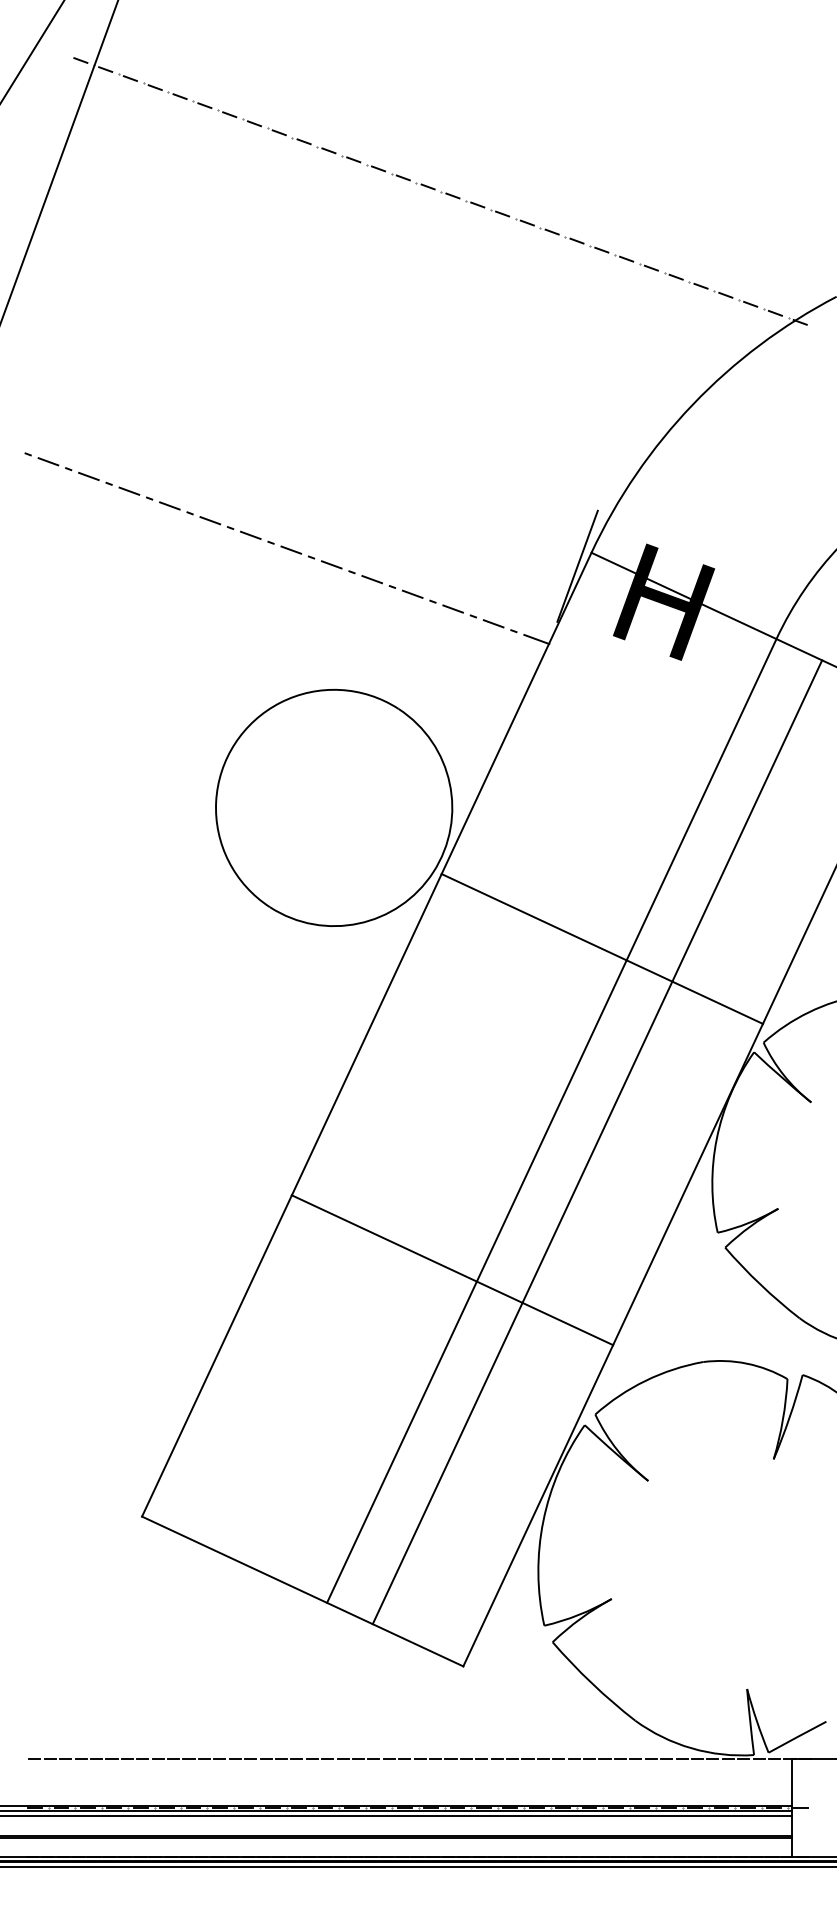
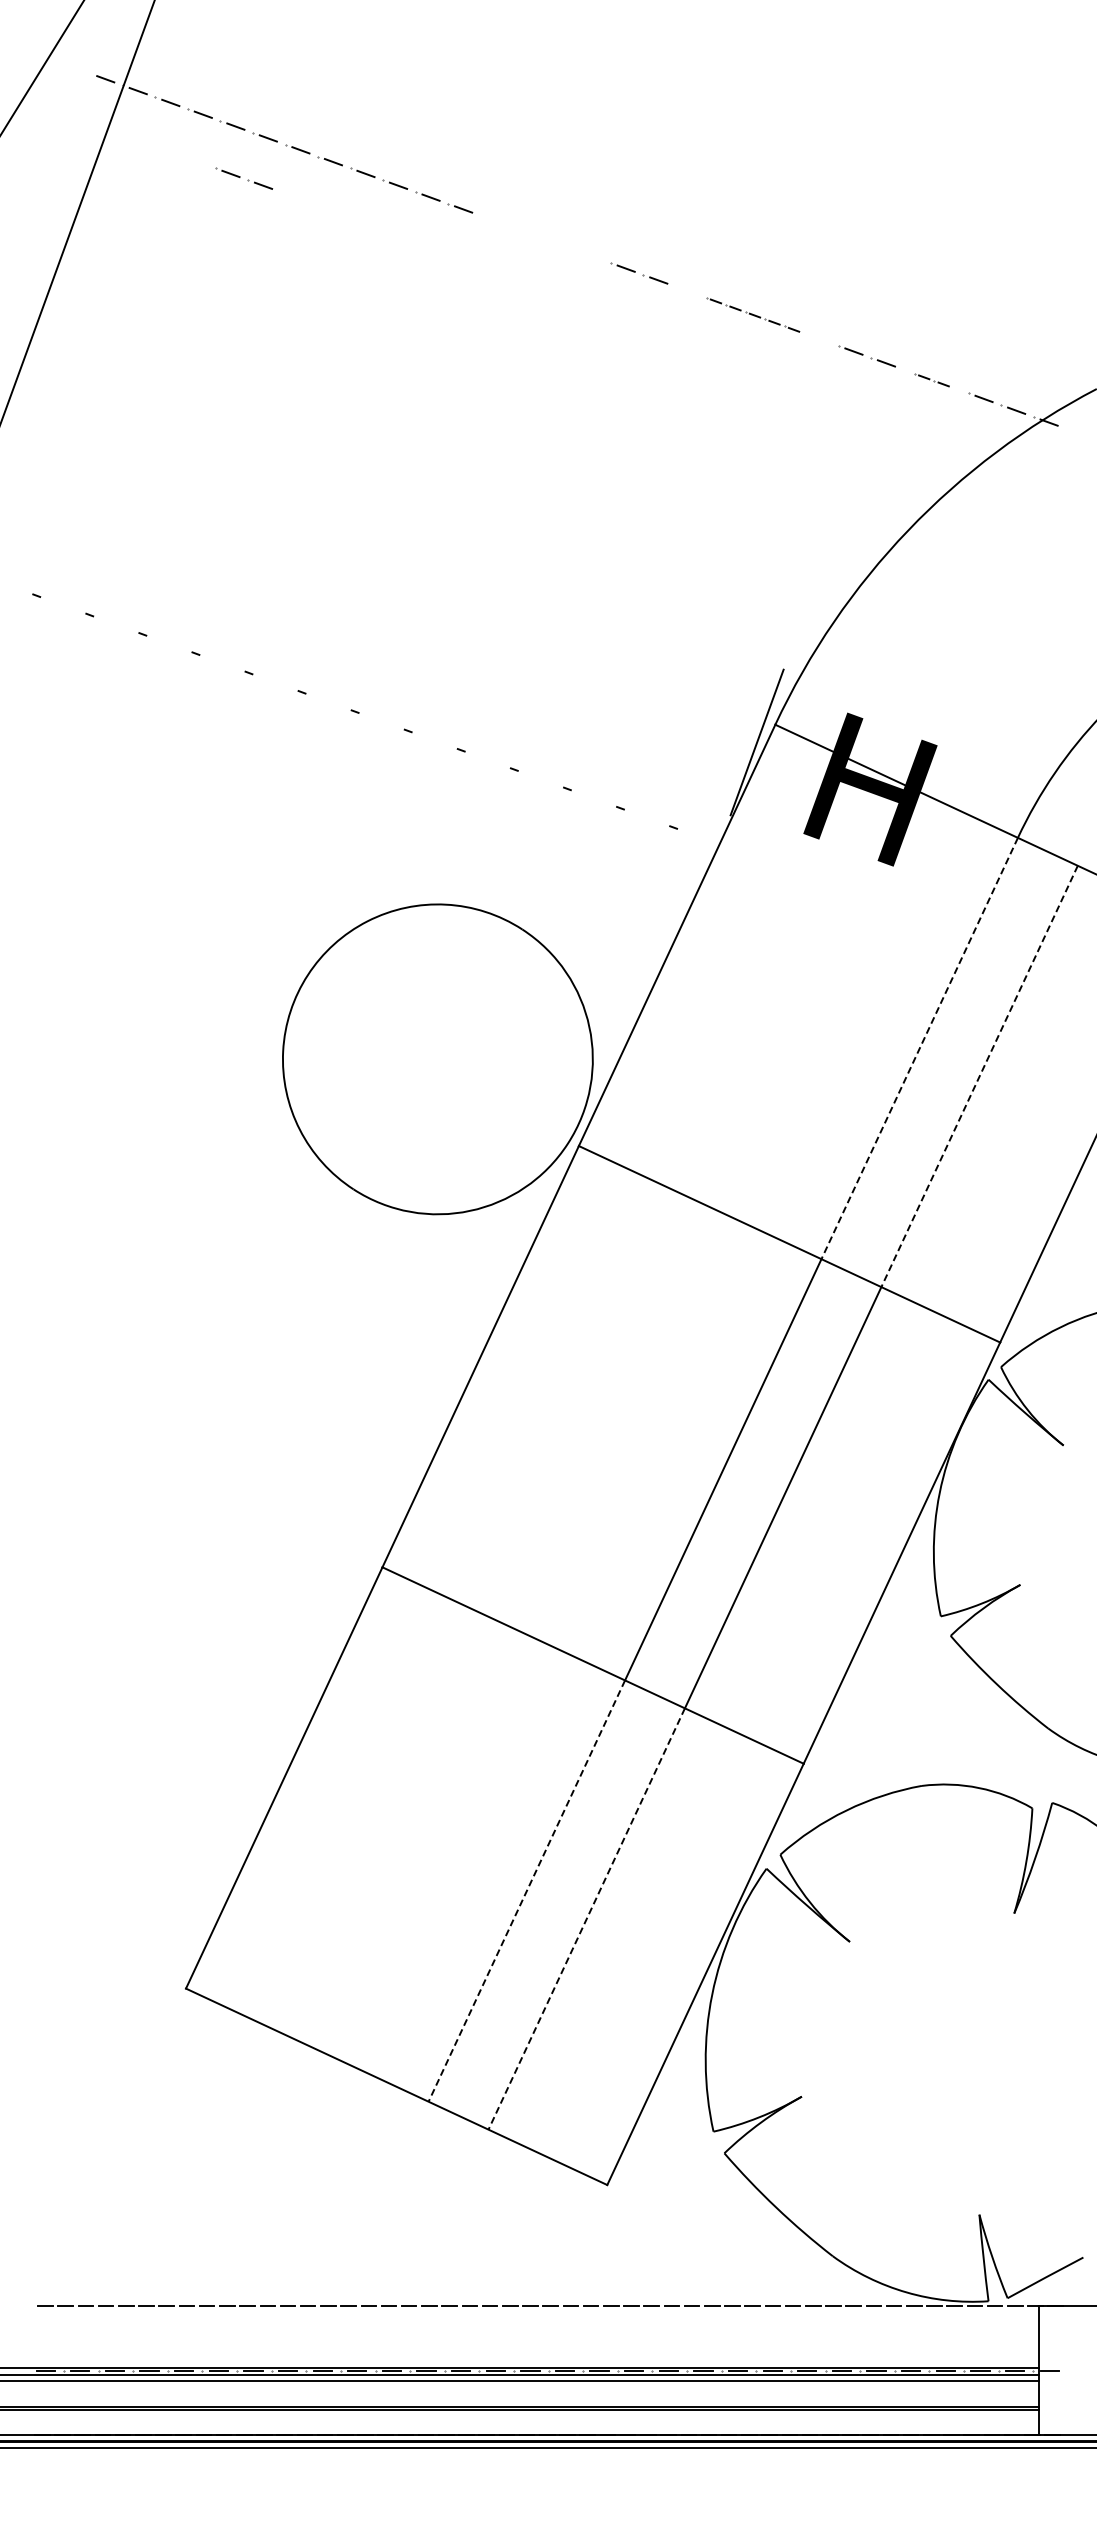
part: (186, 136) -> (244, 178), added
part: (413, 181) -> (541, 237), removed
part: (574, 239) -> (752, 314), size x0.6
part: (710, 290) -> (931, 380), size x0.6
line: (48, 461) -> (63, 605), removed
line: (89, 476) -> (116, 624), removed
line: (129, 490) -> (169, 643), removed
line: (169, 506) -> (222, 663), removed
line: (210, 520) -> (275, 682), removed
line: (250, 535) -> (328, 701), removed
line: (291, 549) -> (381, 720), removed
line: (331, 564) -> (434, 740), removed
line: (371, 579) -> (487, 759), removed
line: (412, 593) -> (540, 778), removed
line: (452, 609) -> (593, 798), removed
line: (493, 623) -> (646, 817), removed
line: (536, 639) -> (703, 838), removed
line: (701, 799) -> (919, 1048), solid -> dashed
line: (747, 821) -> (979, 1076), solid -> dashed
line: (401, 1442) -> (526, 1891), solid -> dashed
line: (447, 1463) -> (586, 1919), solid -> dashed

